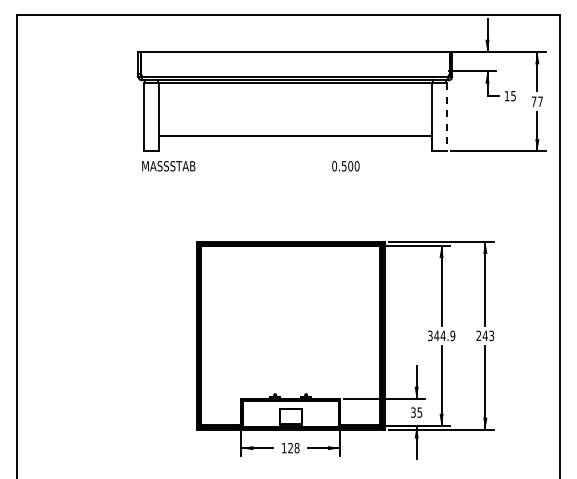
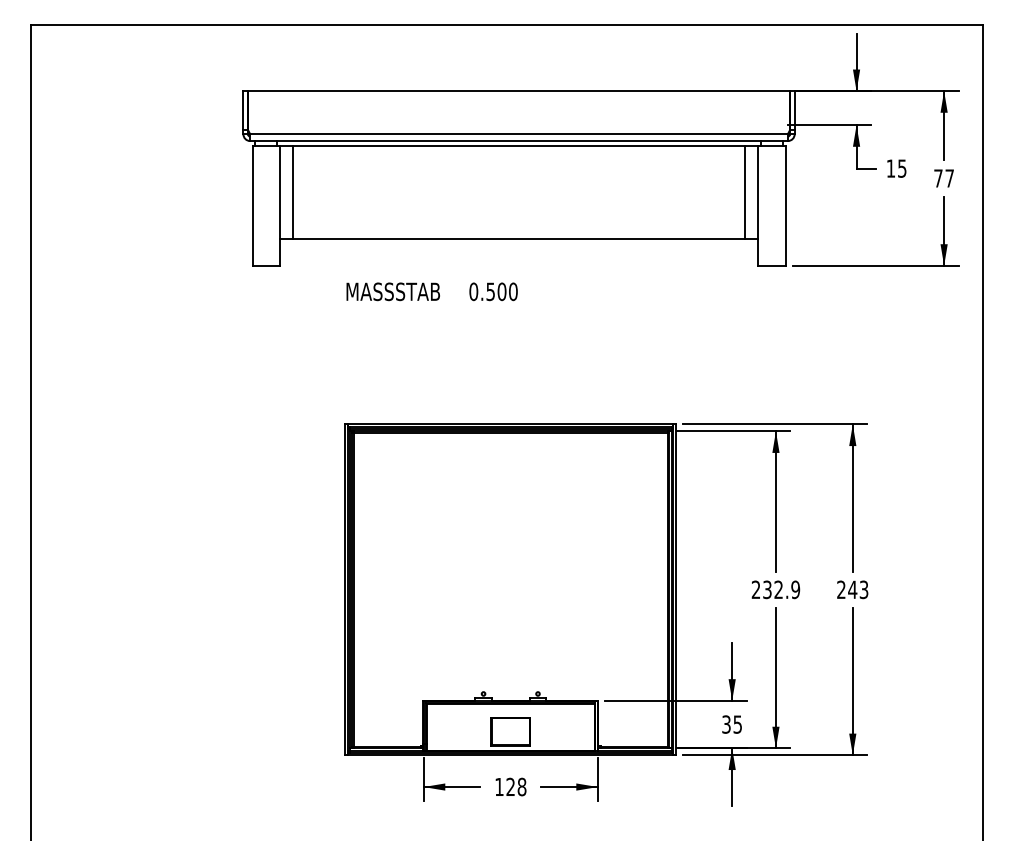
line: (166, 109) -> (292, 192), added
line: (423, 109) -> (744, 192), added
line: (447, 117) -> (786, 206), dashed -> solid
text: (168, 166) -> (392, 292), moved
text: (345, 166) -> (492, 292), moved
text: (436, 335) -> (766, 589), 344.9 -> 232.9

